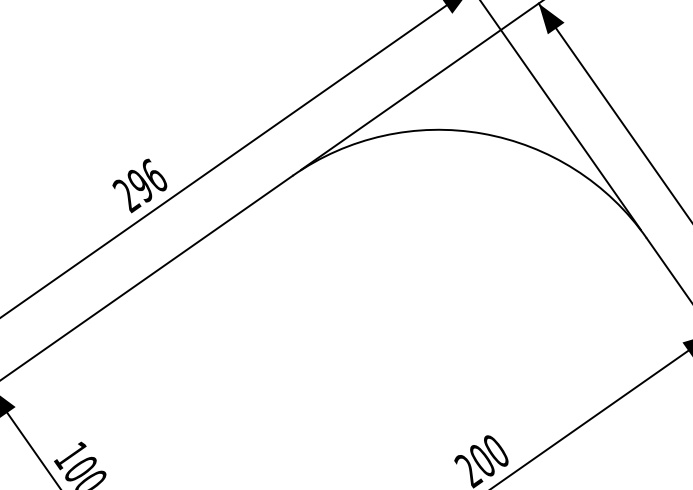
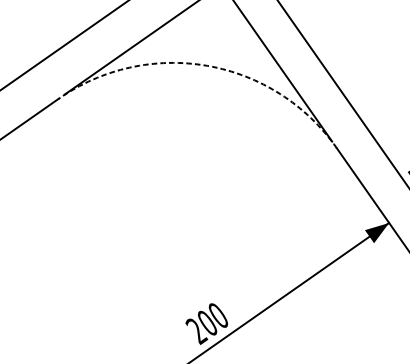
arc: (482, 133) -> (207, 65), solid -> dashed

